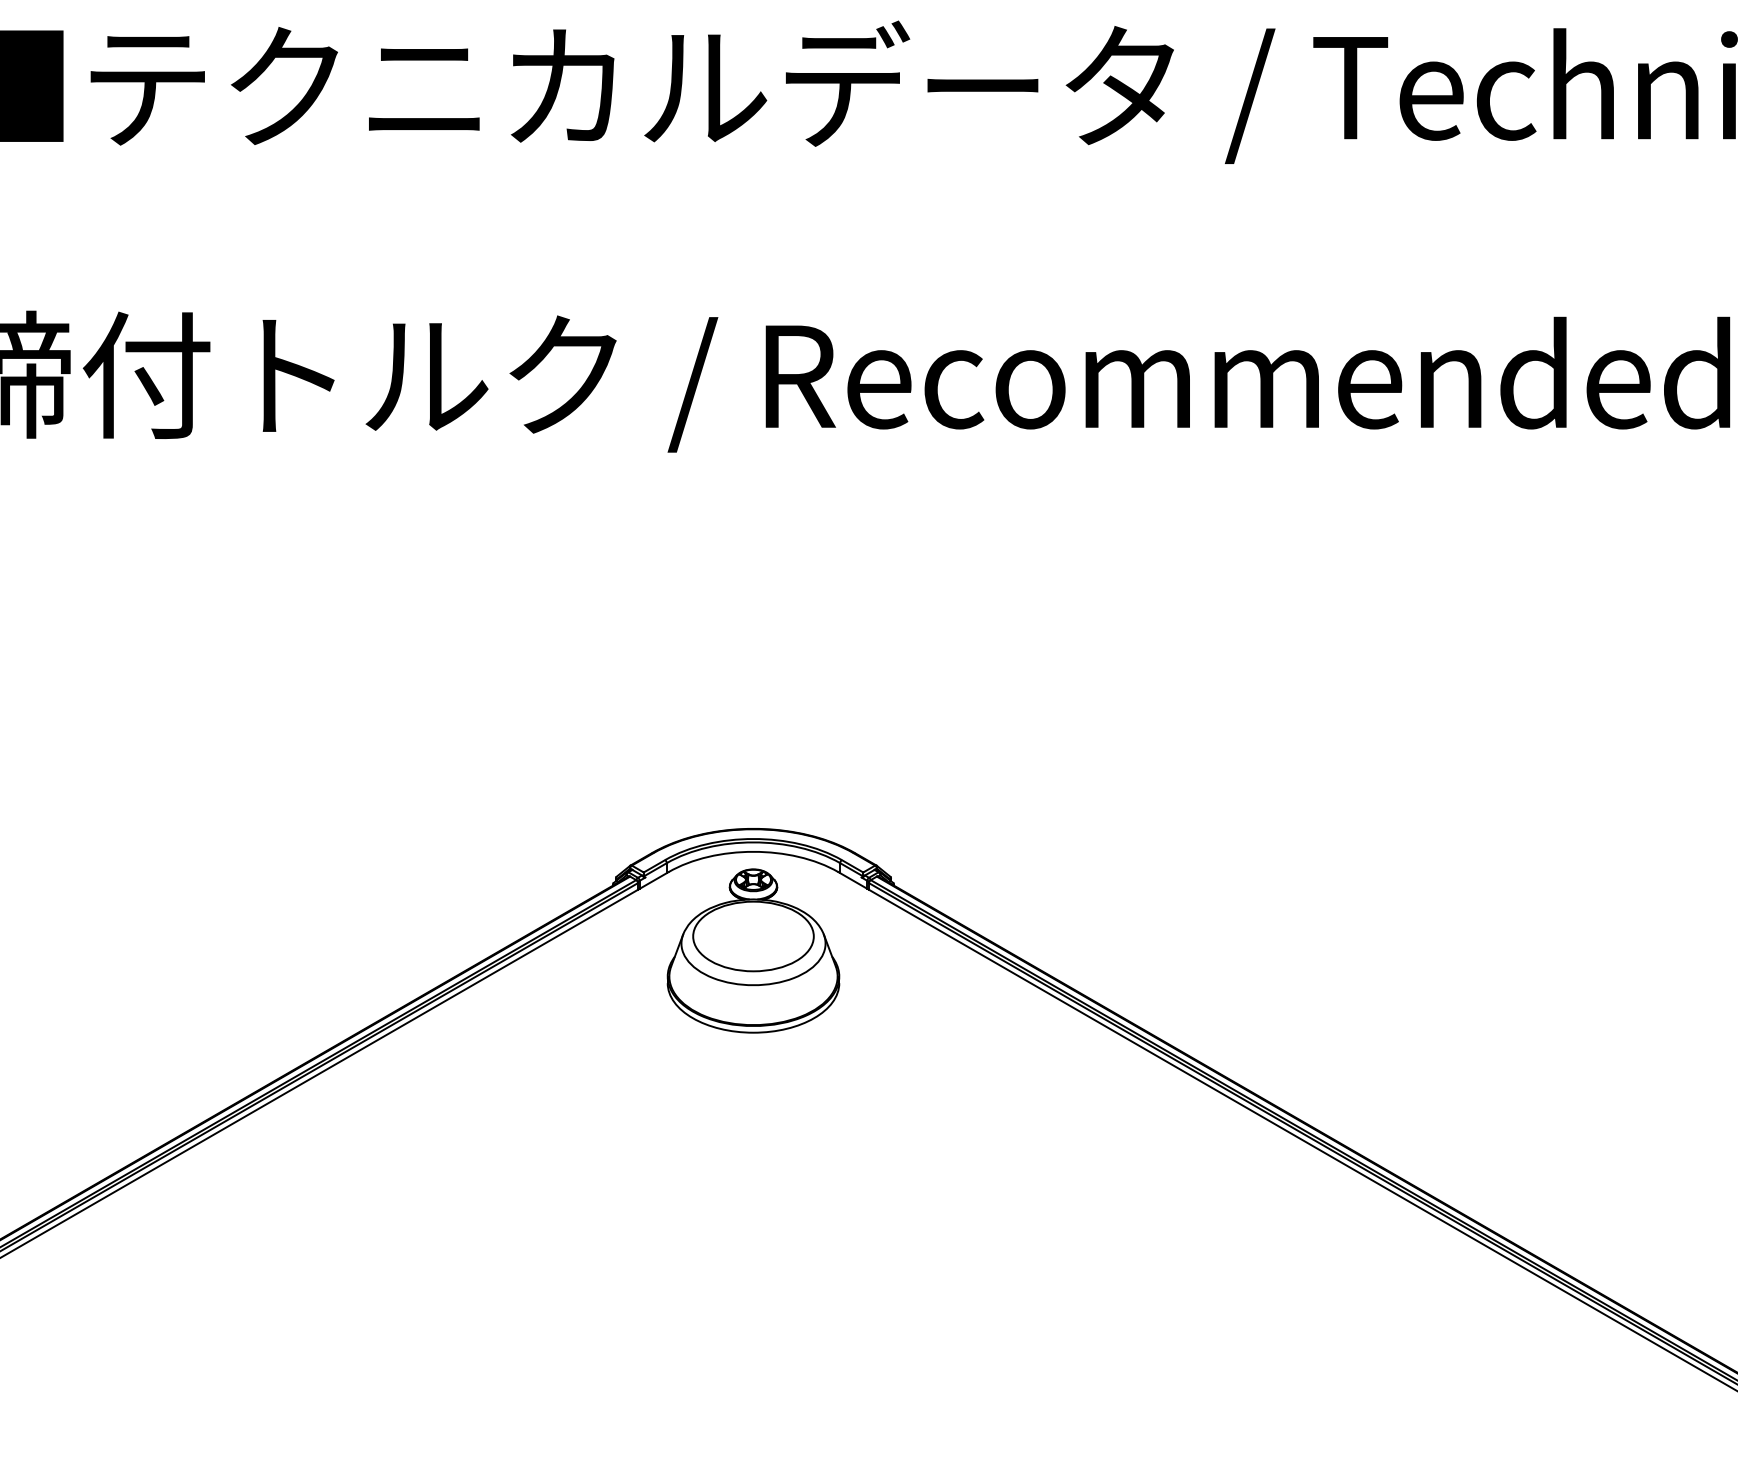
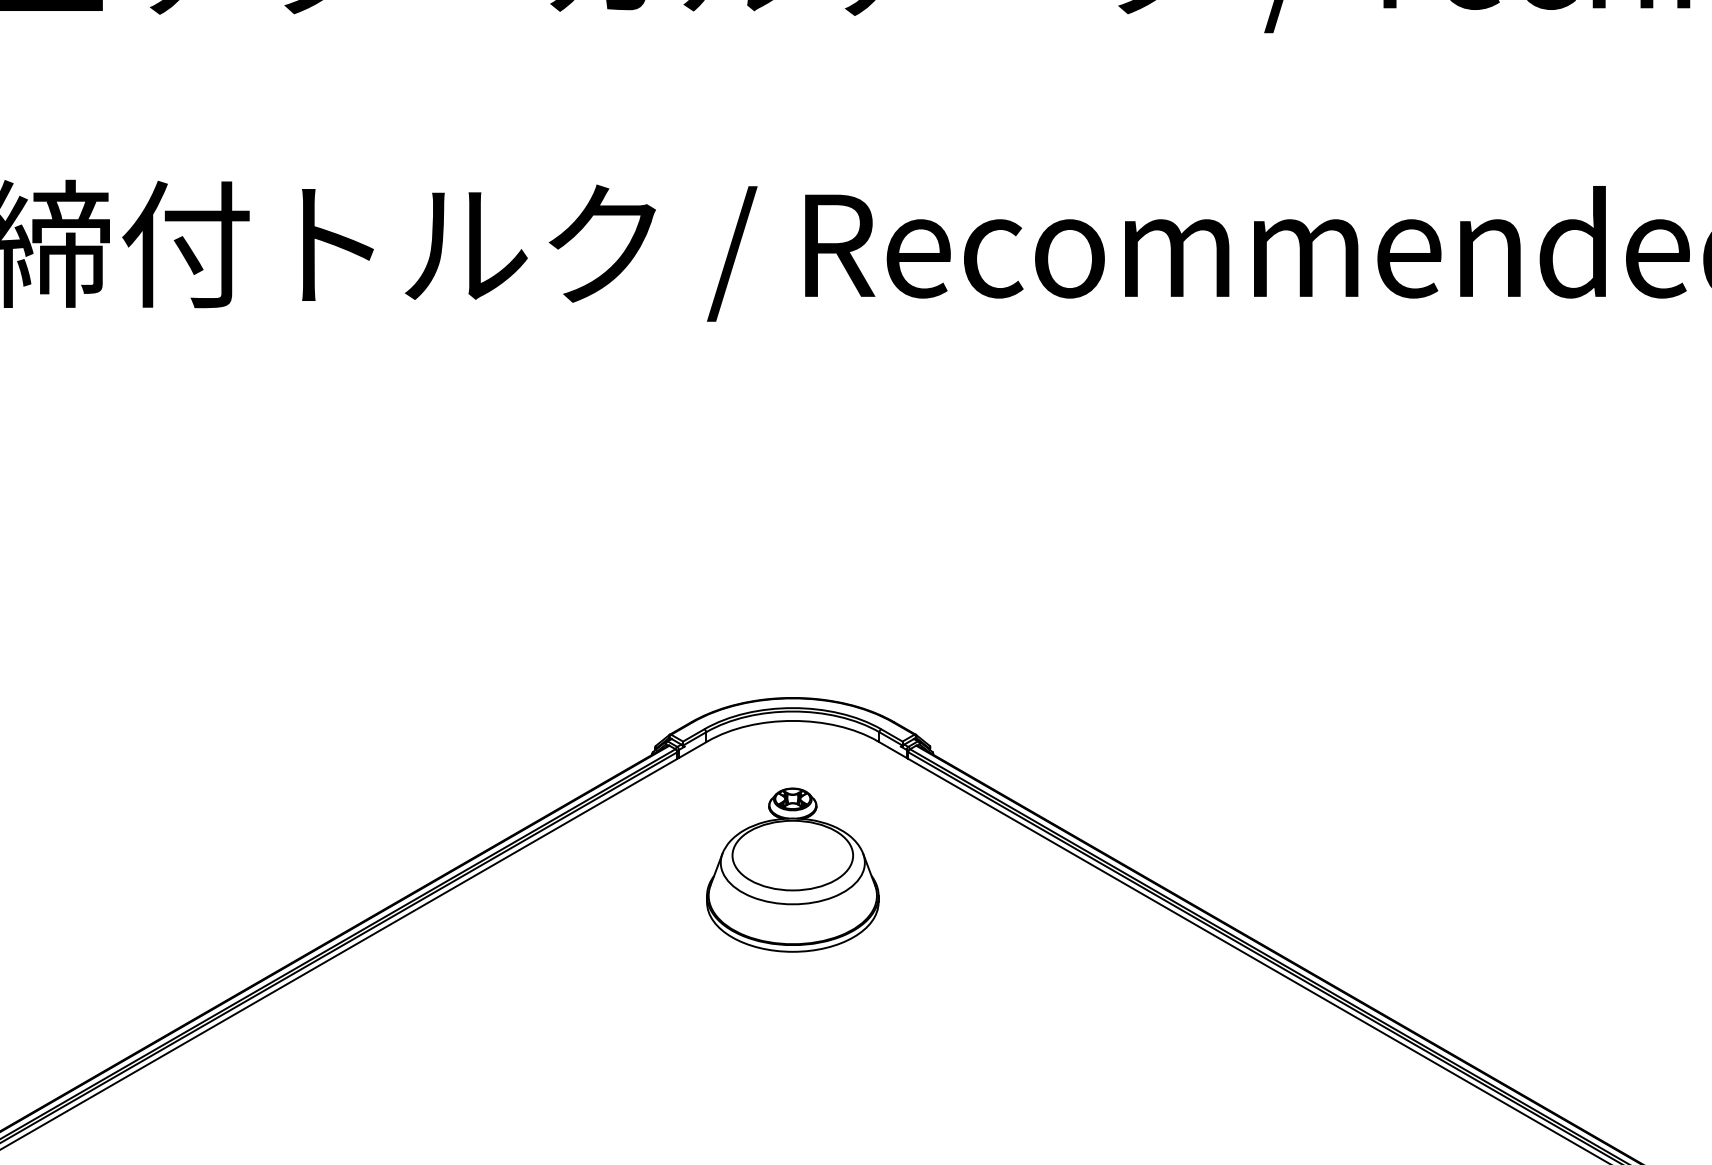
part: (753, 950) -> (792, 869), moved

